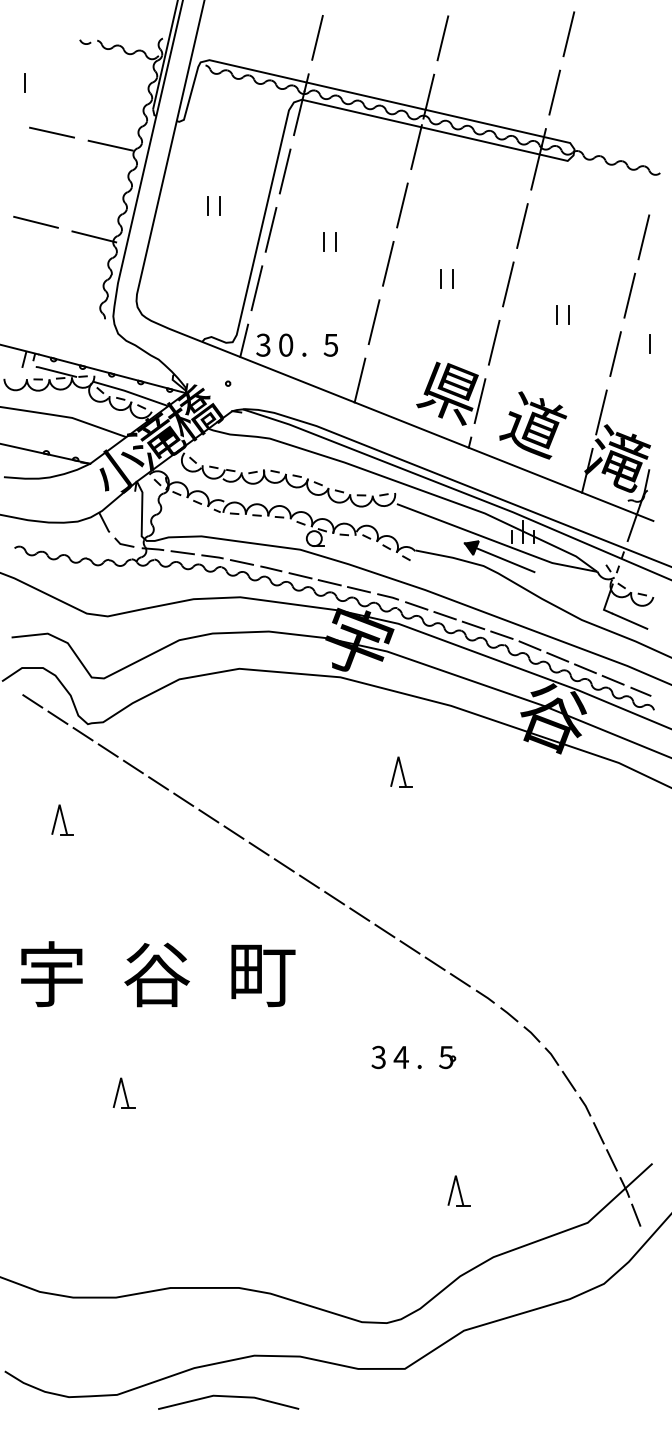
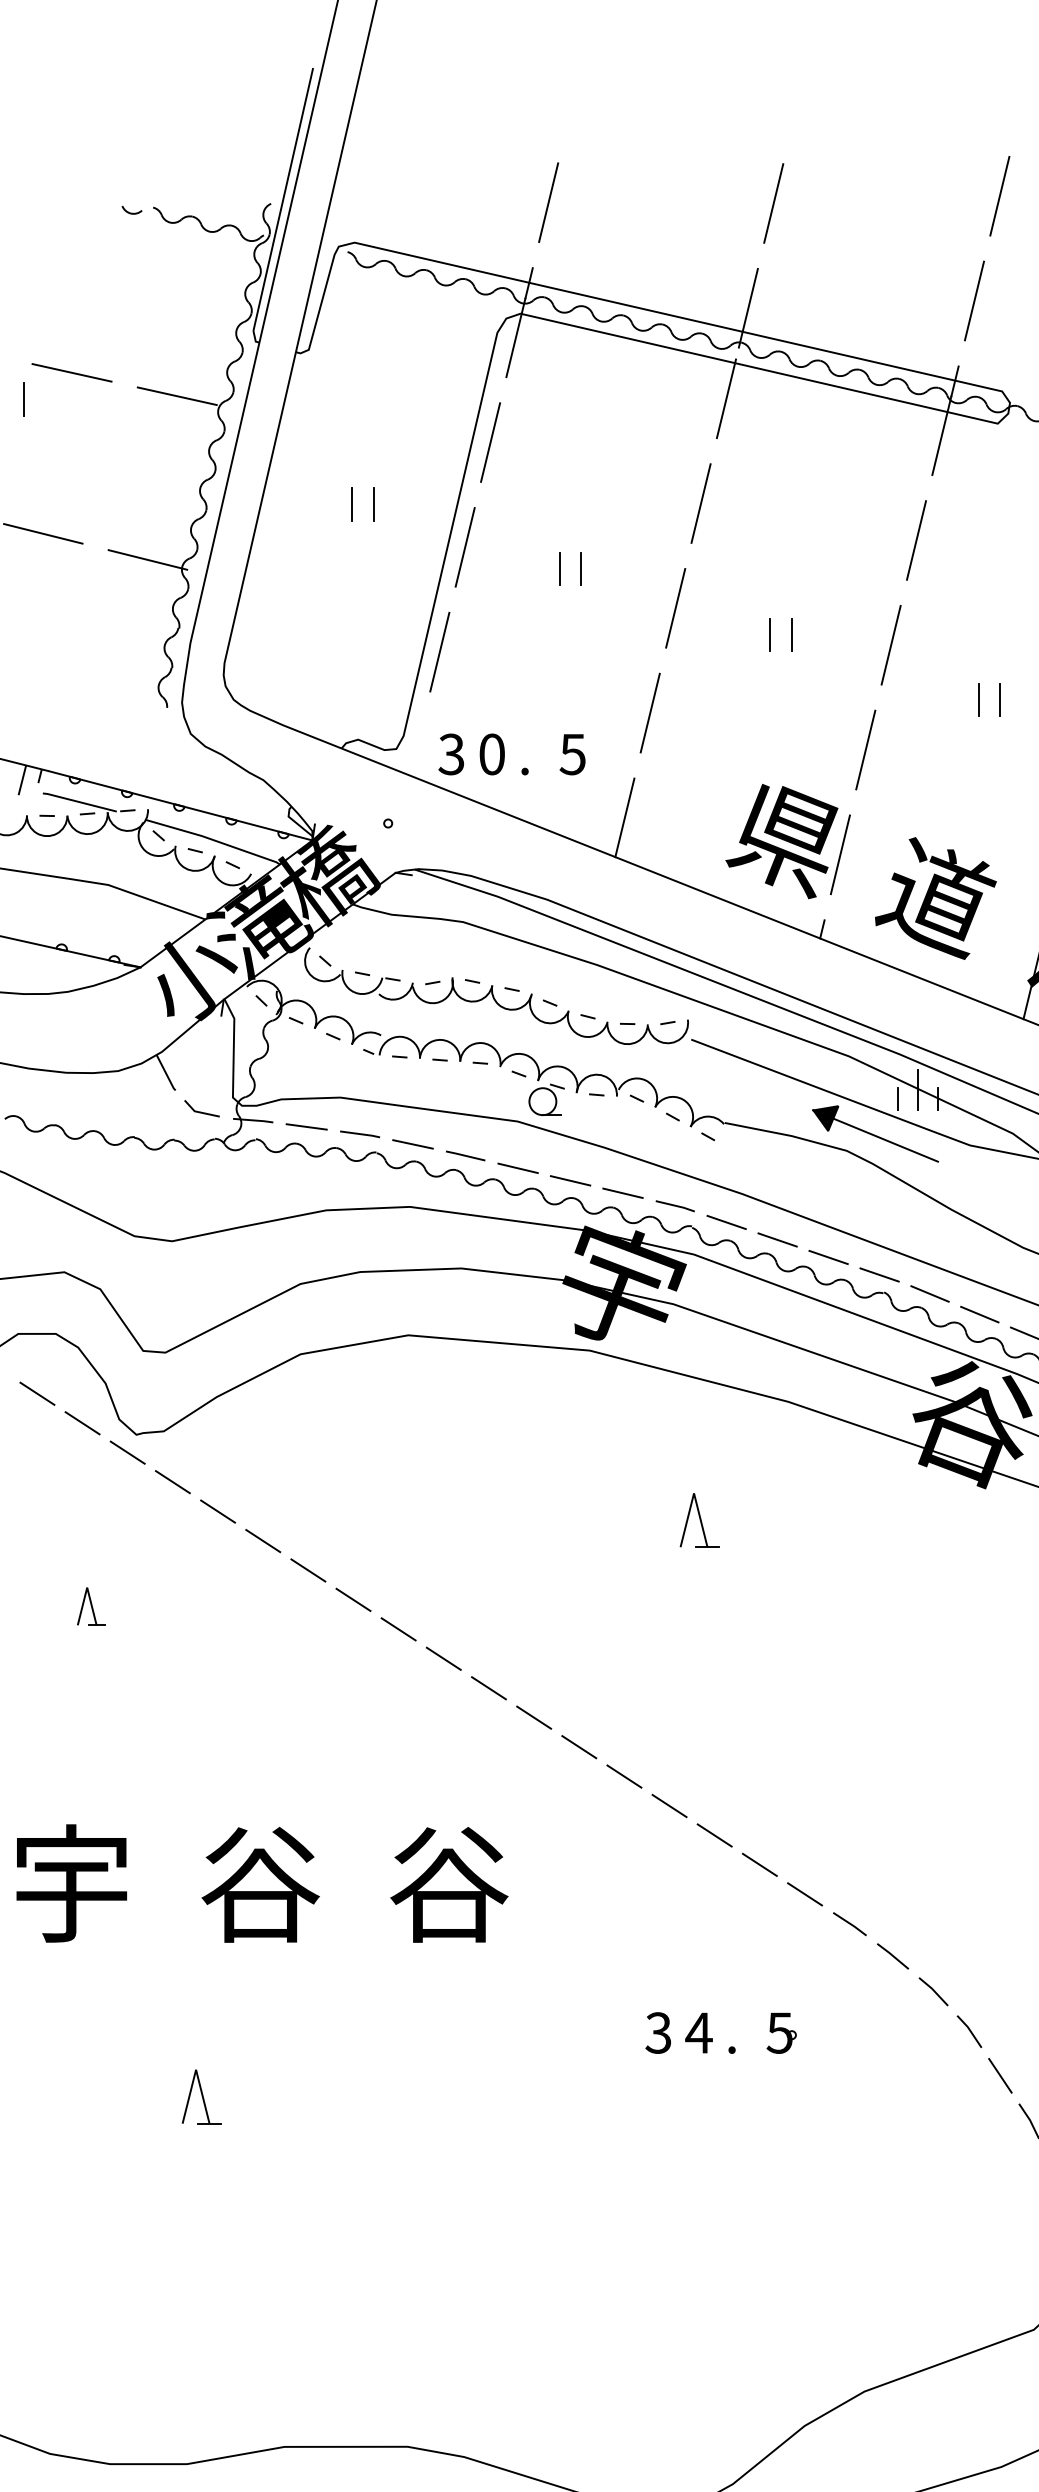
line: (24, 82) -> (22, 397), moved
line: (244, 340) -> (417, 745), removed
part: (62, 819) -> (90, 1605), size x0.7
text: (262, 974) -> (449, 1884), 町 -> 谷
part: (458, 1190) -> (801, 2271), removed

